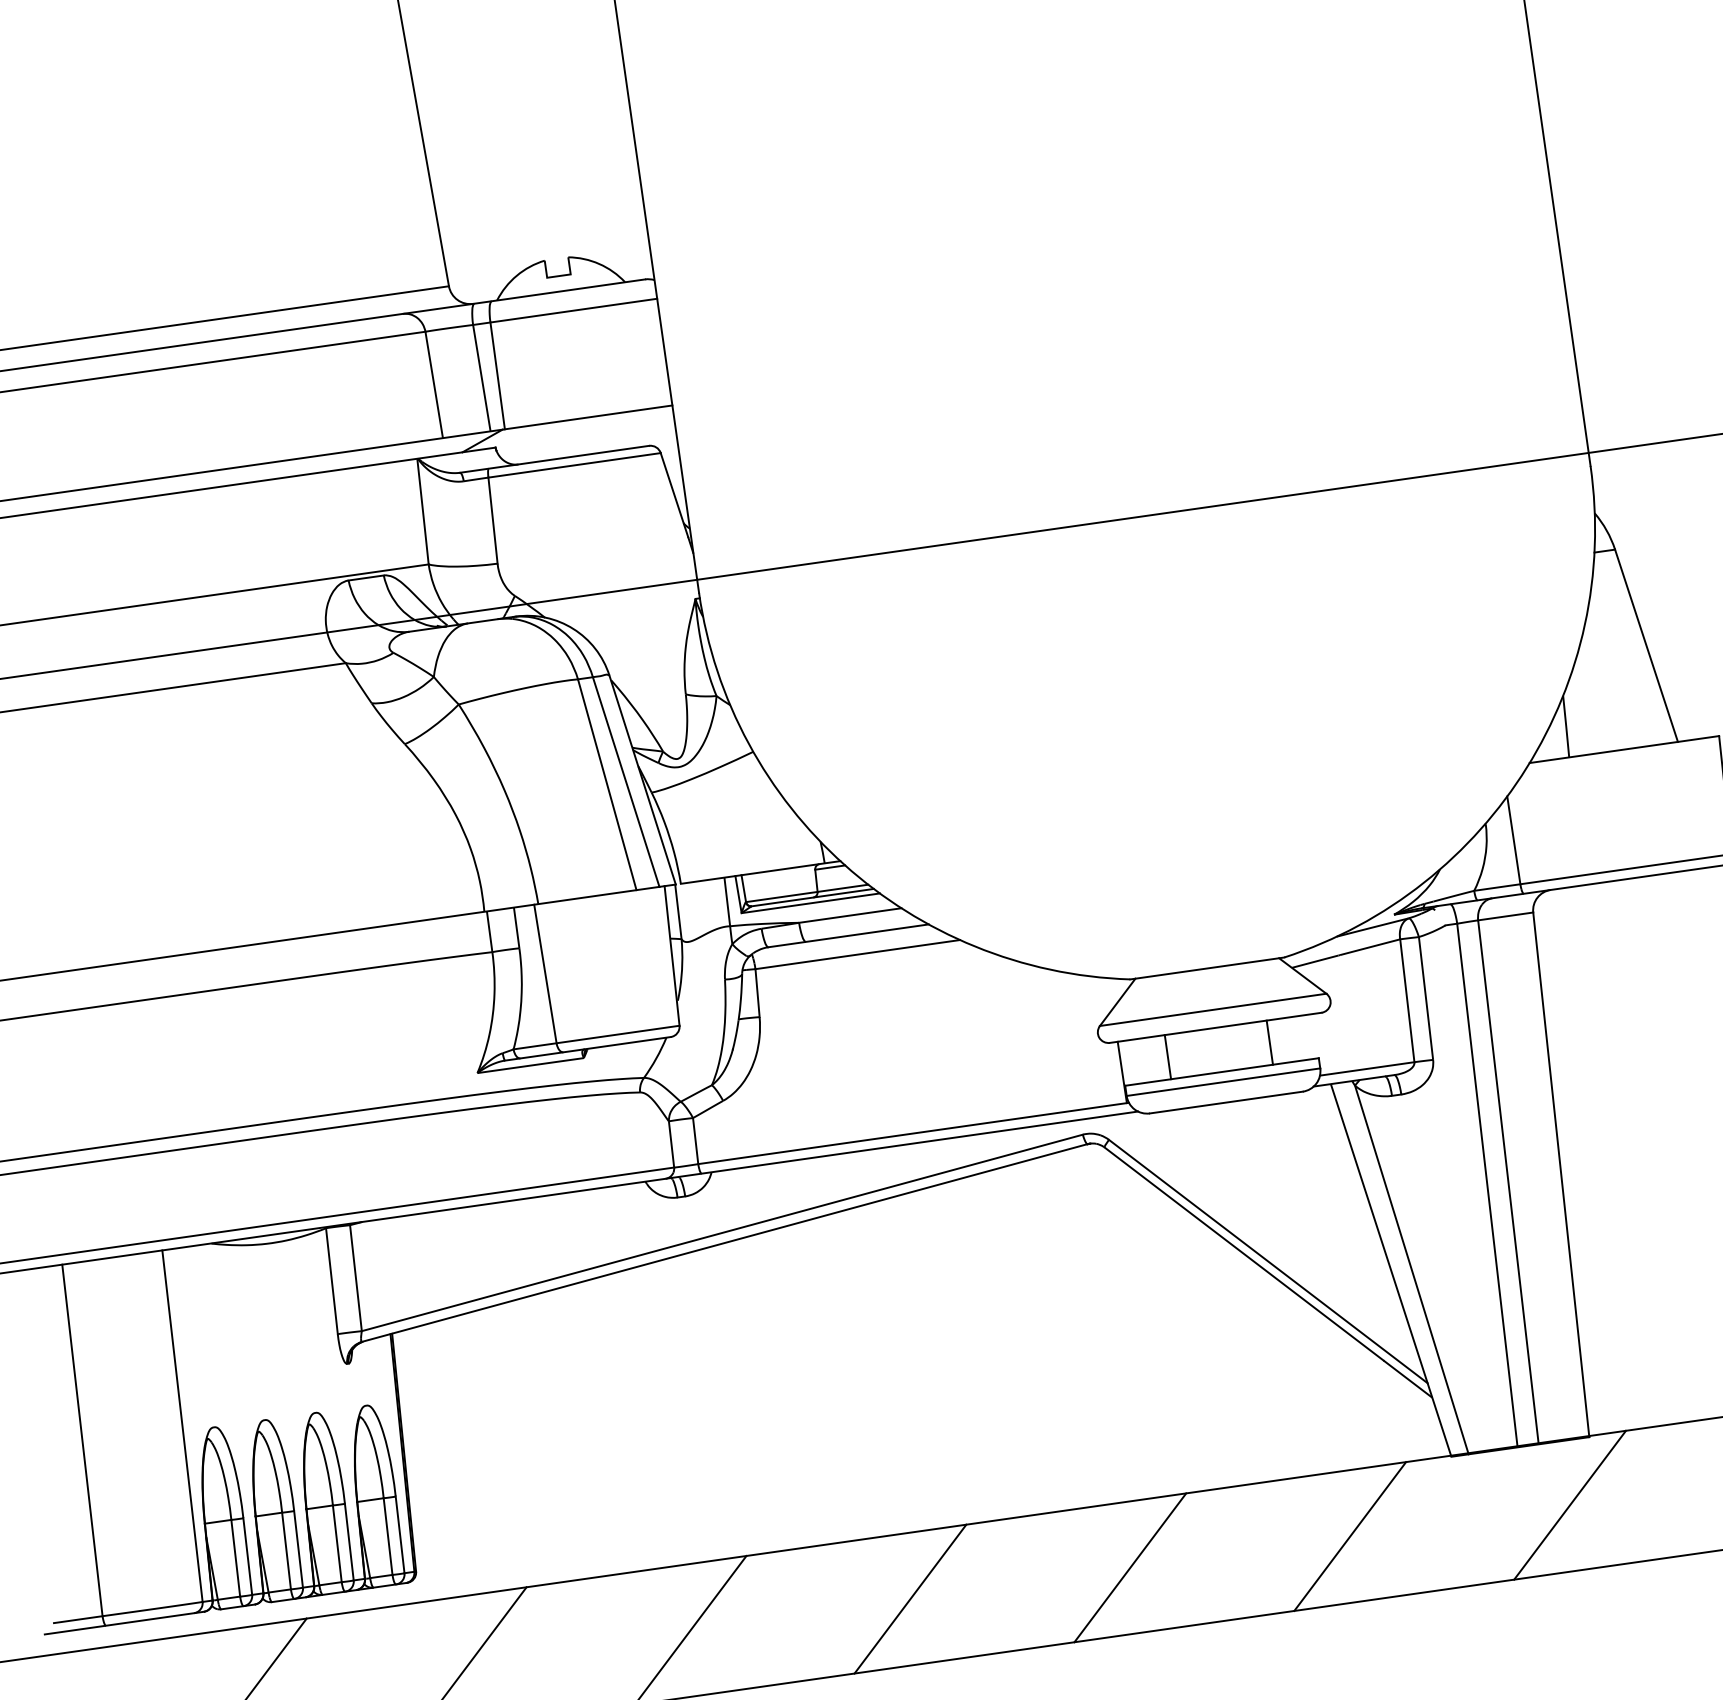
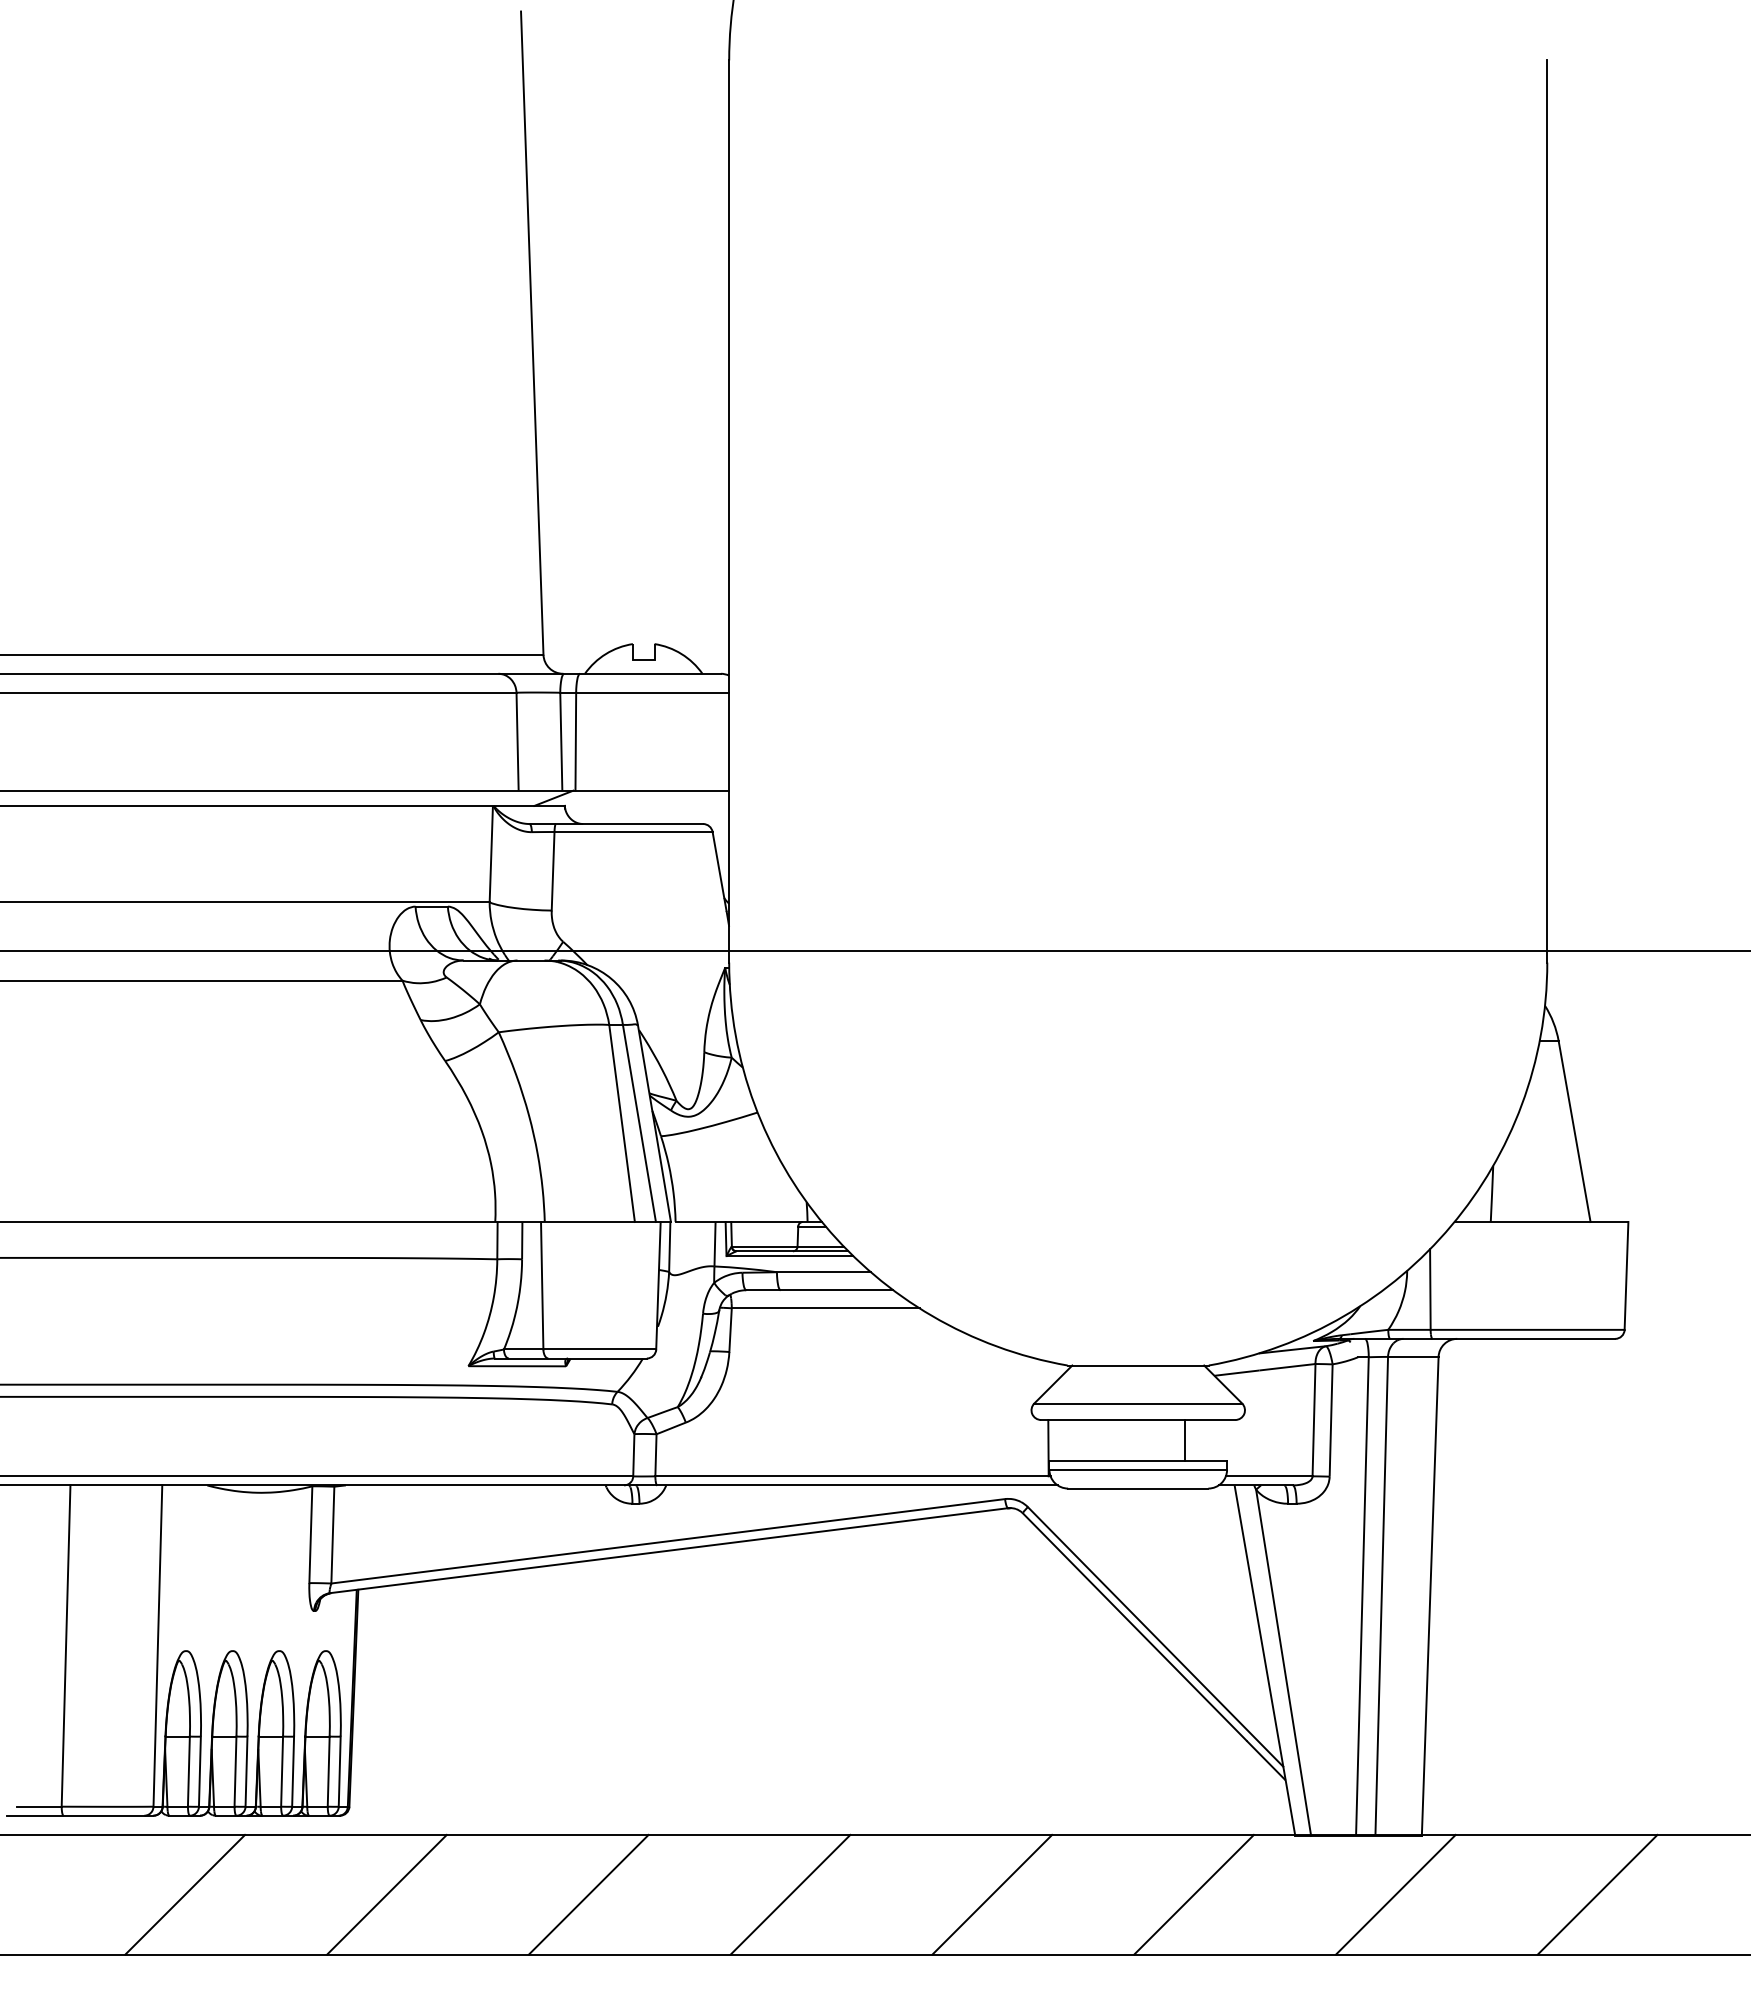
line: (1167, 1057) -> (1091, 1440), removed

